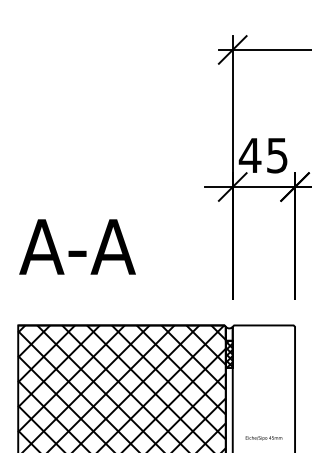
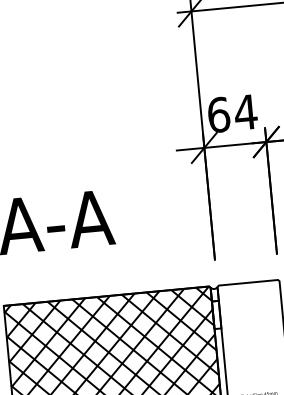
text: (263, 155) -> (232, 113), 45 -> 64
hatch: (228, 354) -> (215, 315), removed

